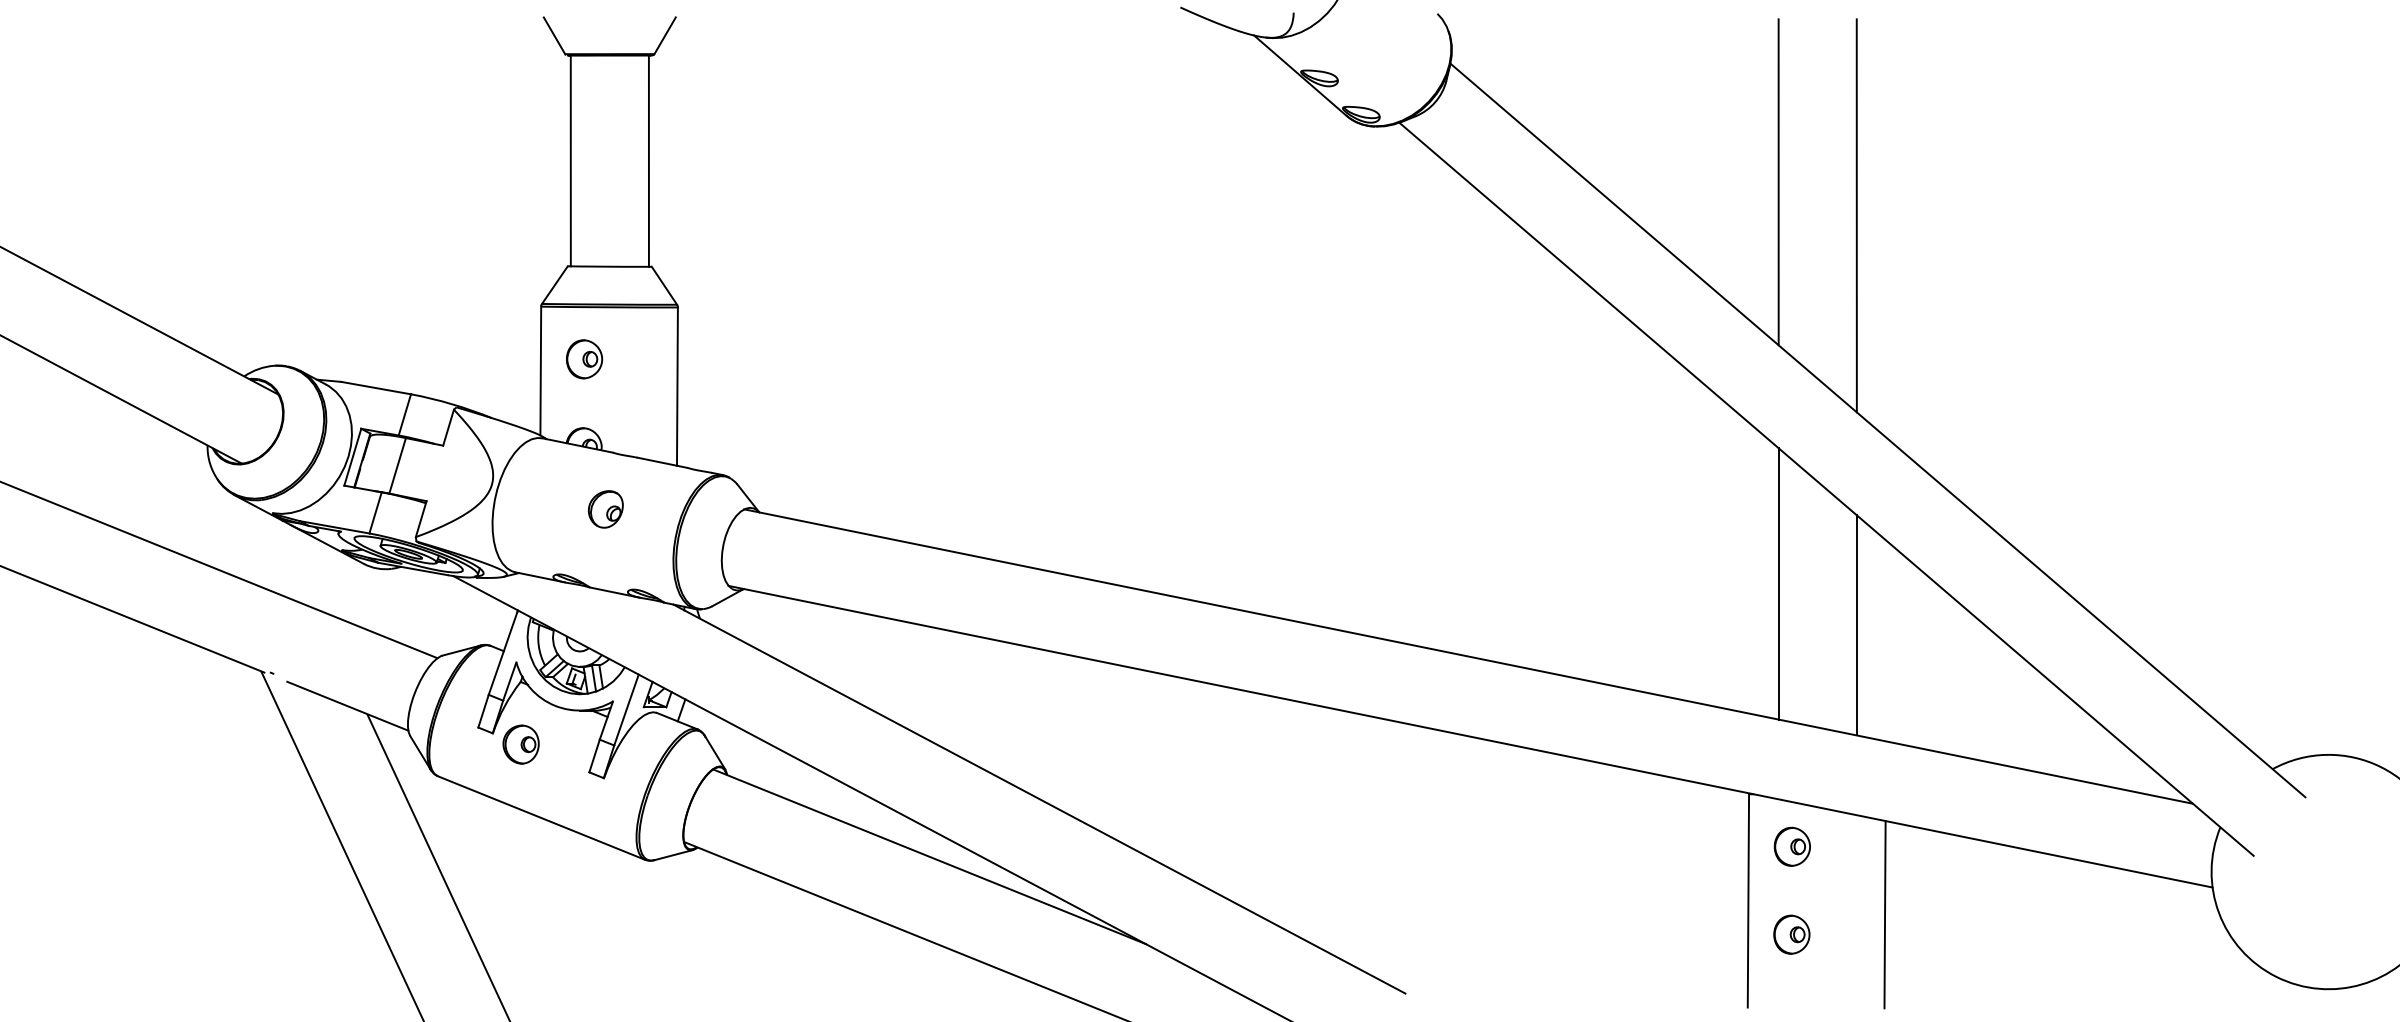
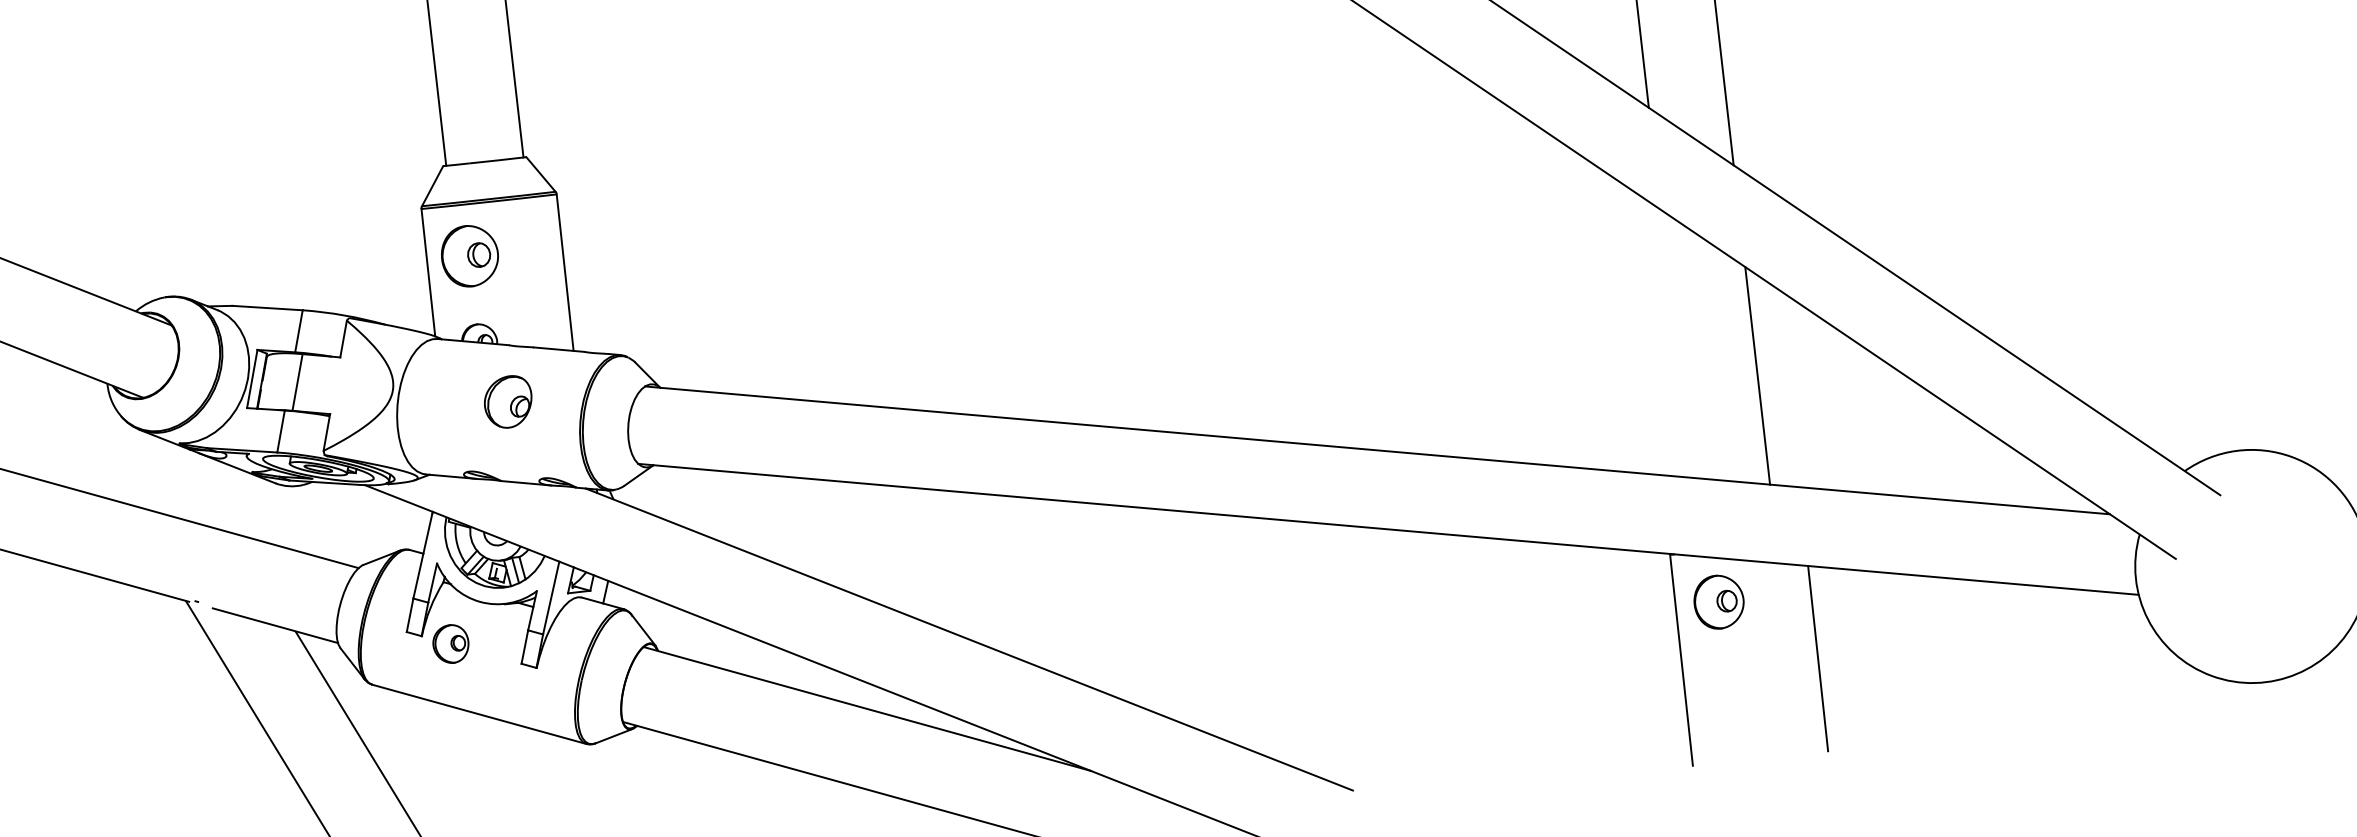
part: (584, 359) -> (470, 256), size x1.6
part: (605, 509) -> (507, 402), size x1.4
line: (1778, 583) -> (1675, 343), removed
part: (1791, 846) -> (1717, 601), size x1.4
part: (1791, 934) -> (1727, 688), removed

